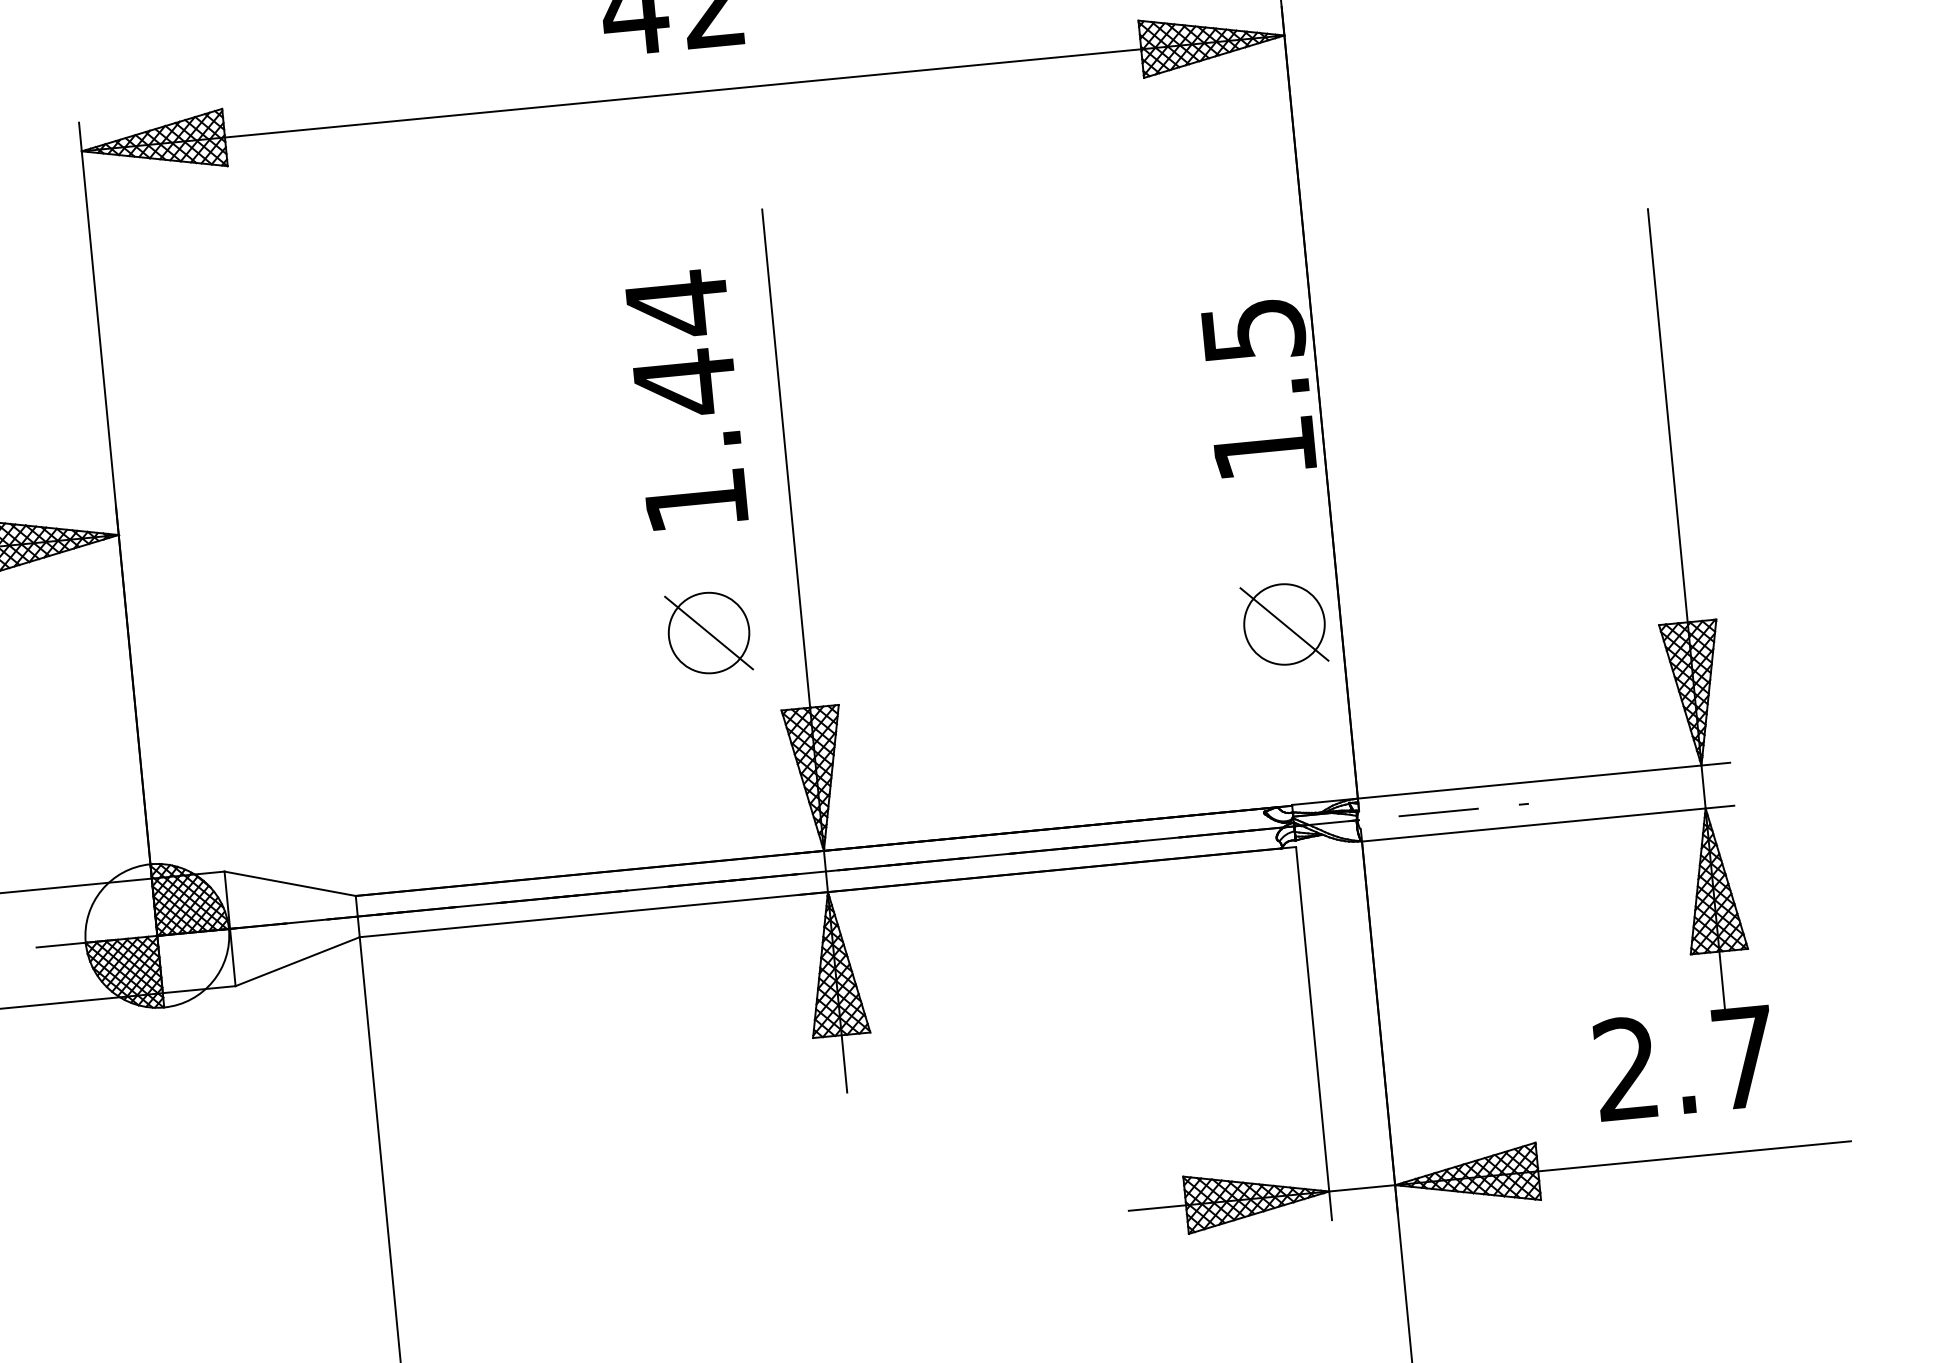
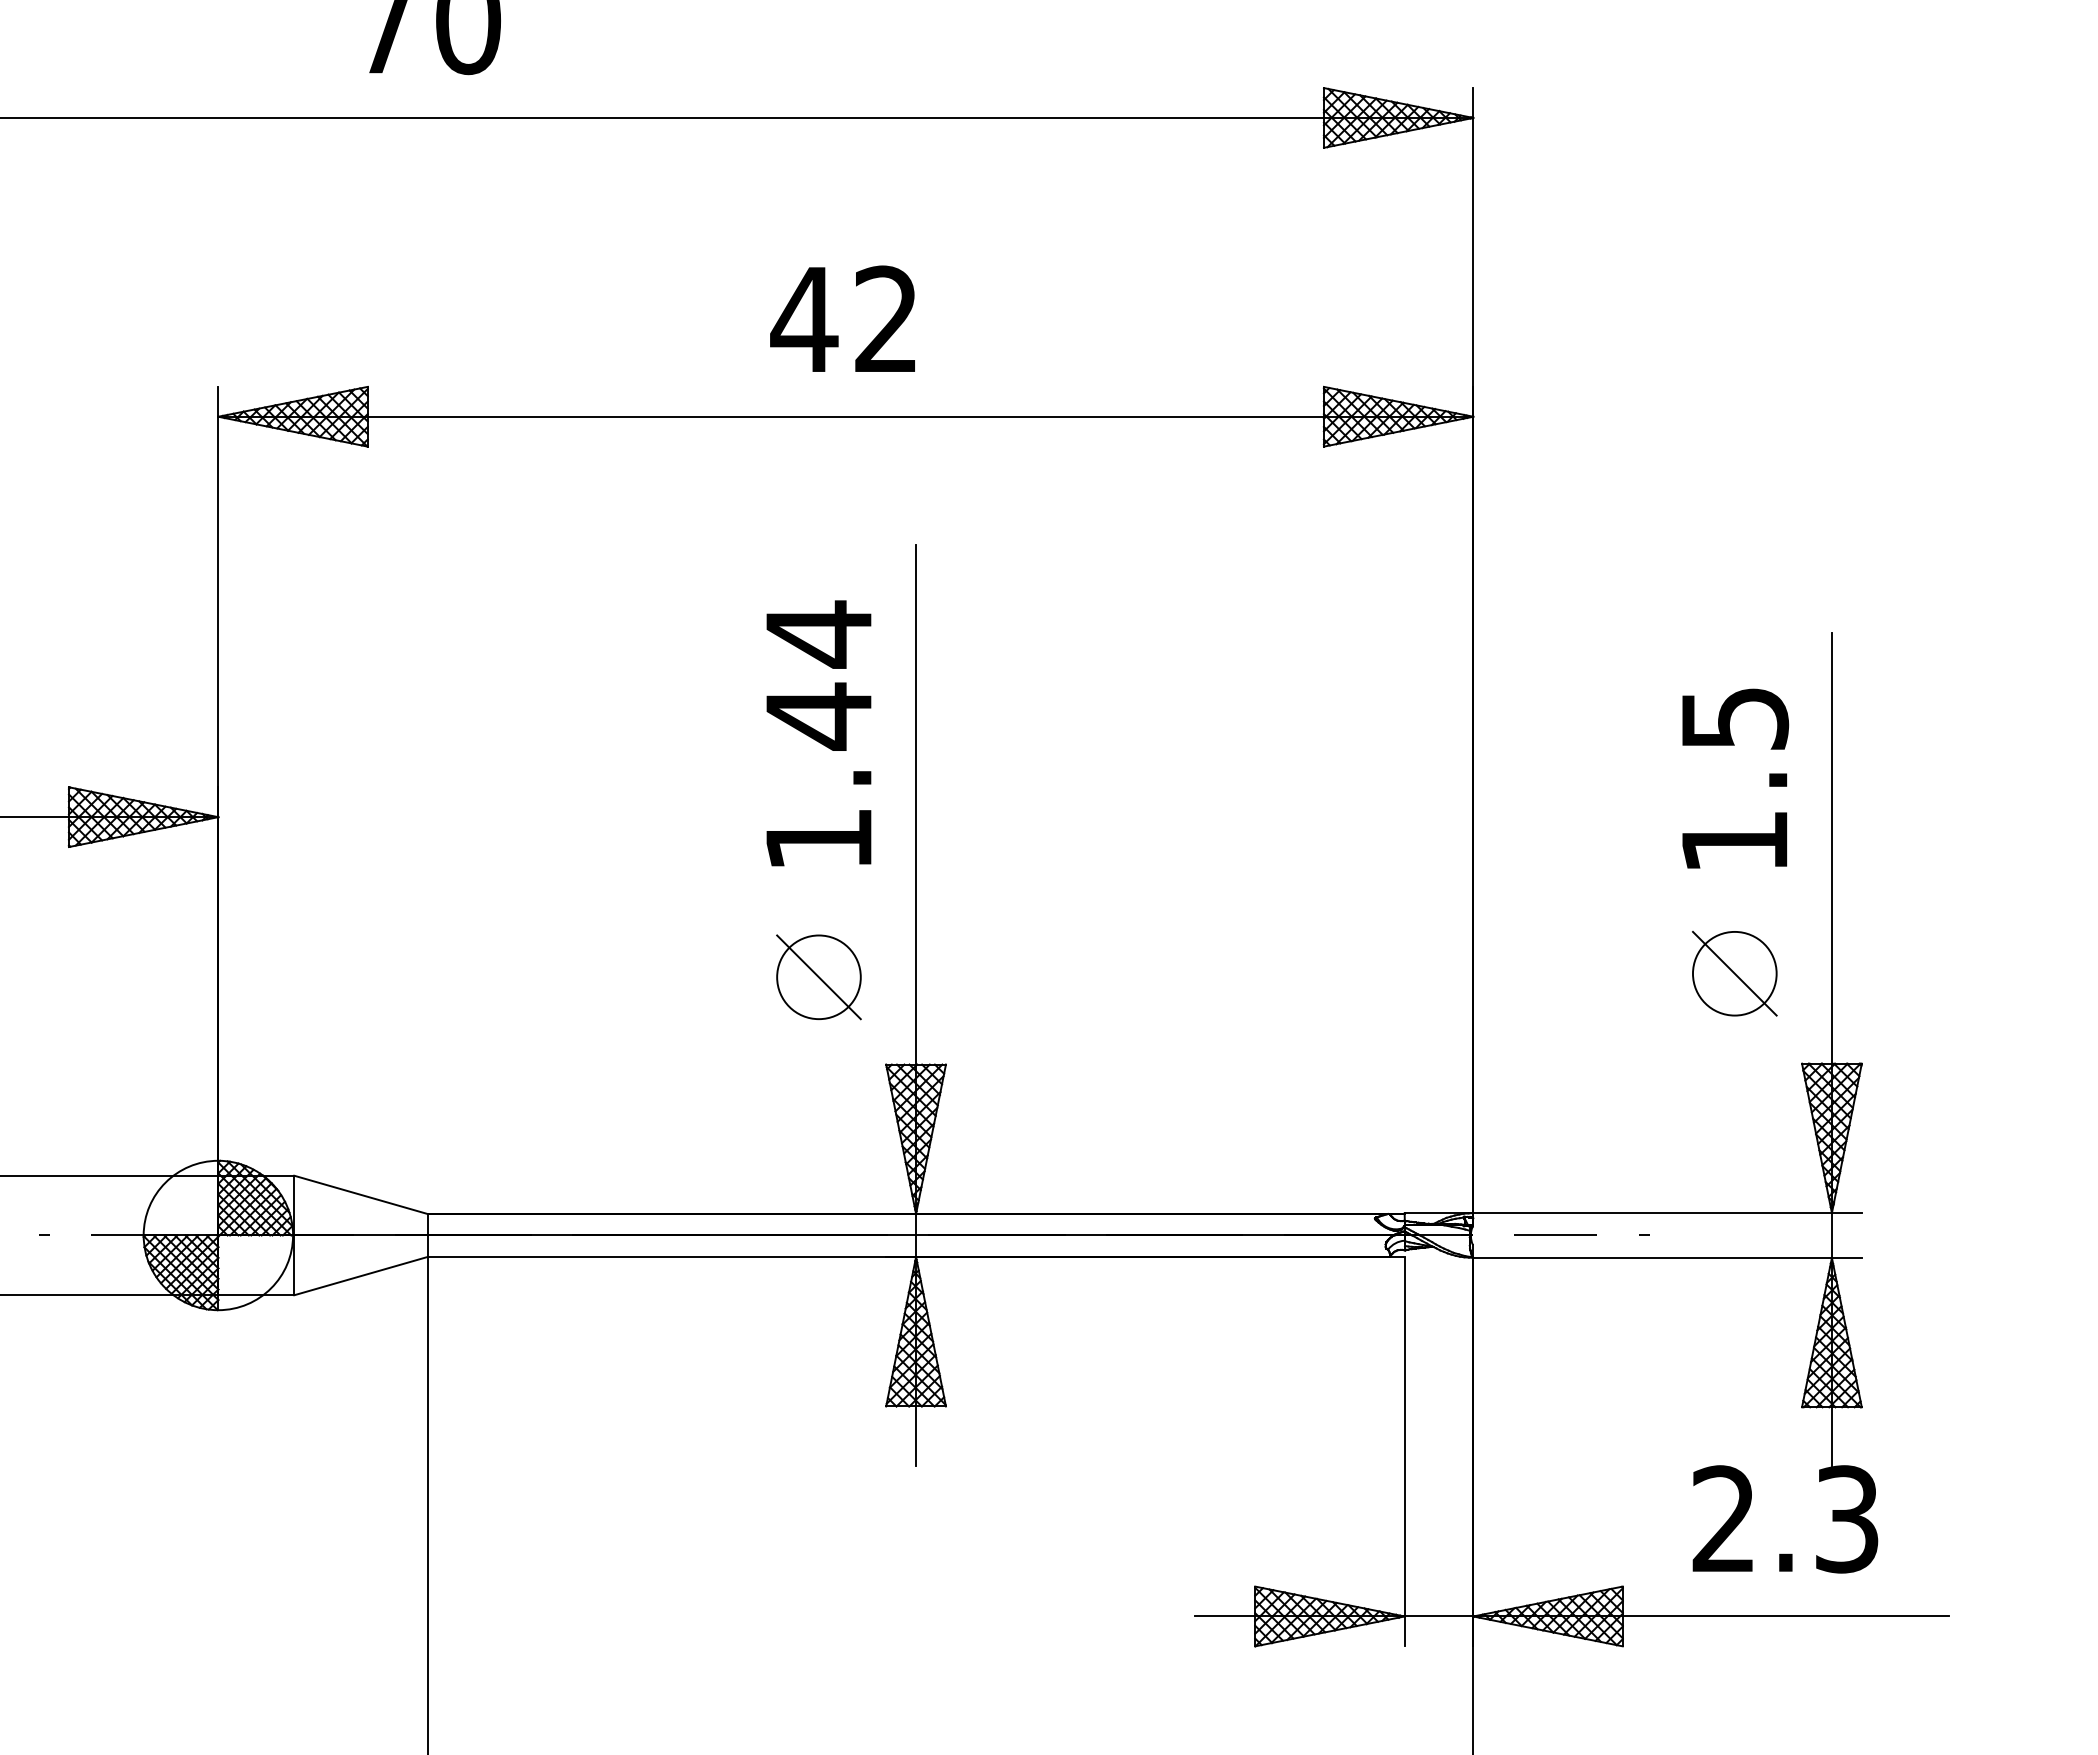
text: (1259, 387) -> (1735, 778), moved
part: (1284, 624) -> (1734, 973), moved
text: (1744, 1057) -> (1847, 1519), 2.7 -> 2.3

